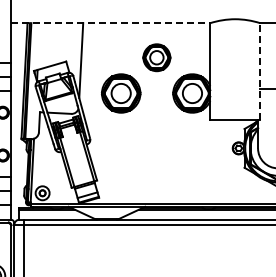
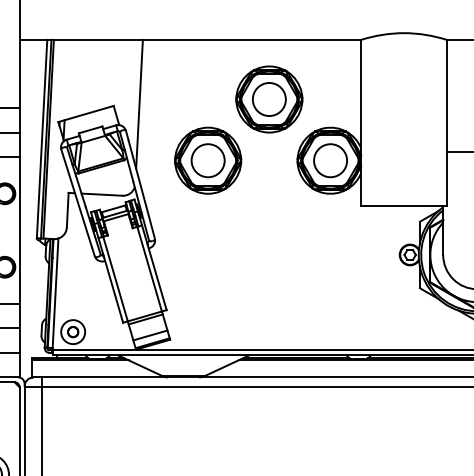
line: (111, 23) -> (191, 40), dashed -> solid
part: (156, 57) -> (268, 98), size x1.43
line: (260, 71) -> (447, 122), dashed -> solid

